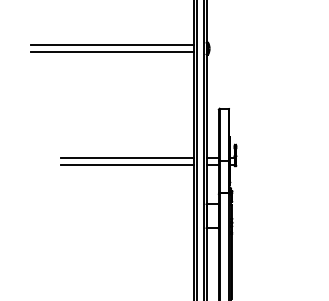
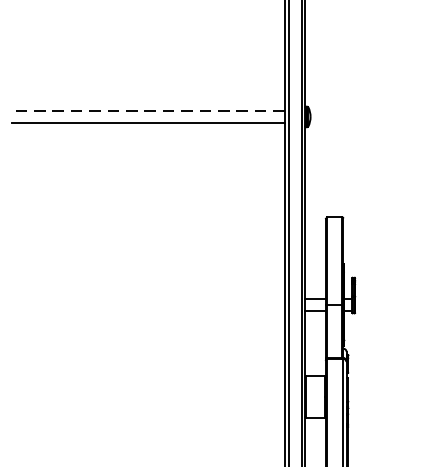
line: (112, 45) -> (148, 111), solid -> dashed
line: (127, 157) -> (173, 298), removed
line: (127, 164) -> (173, 310), removed

